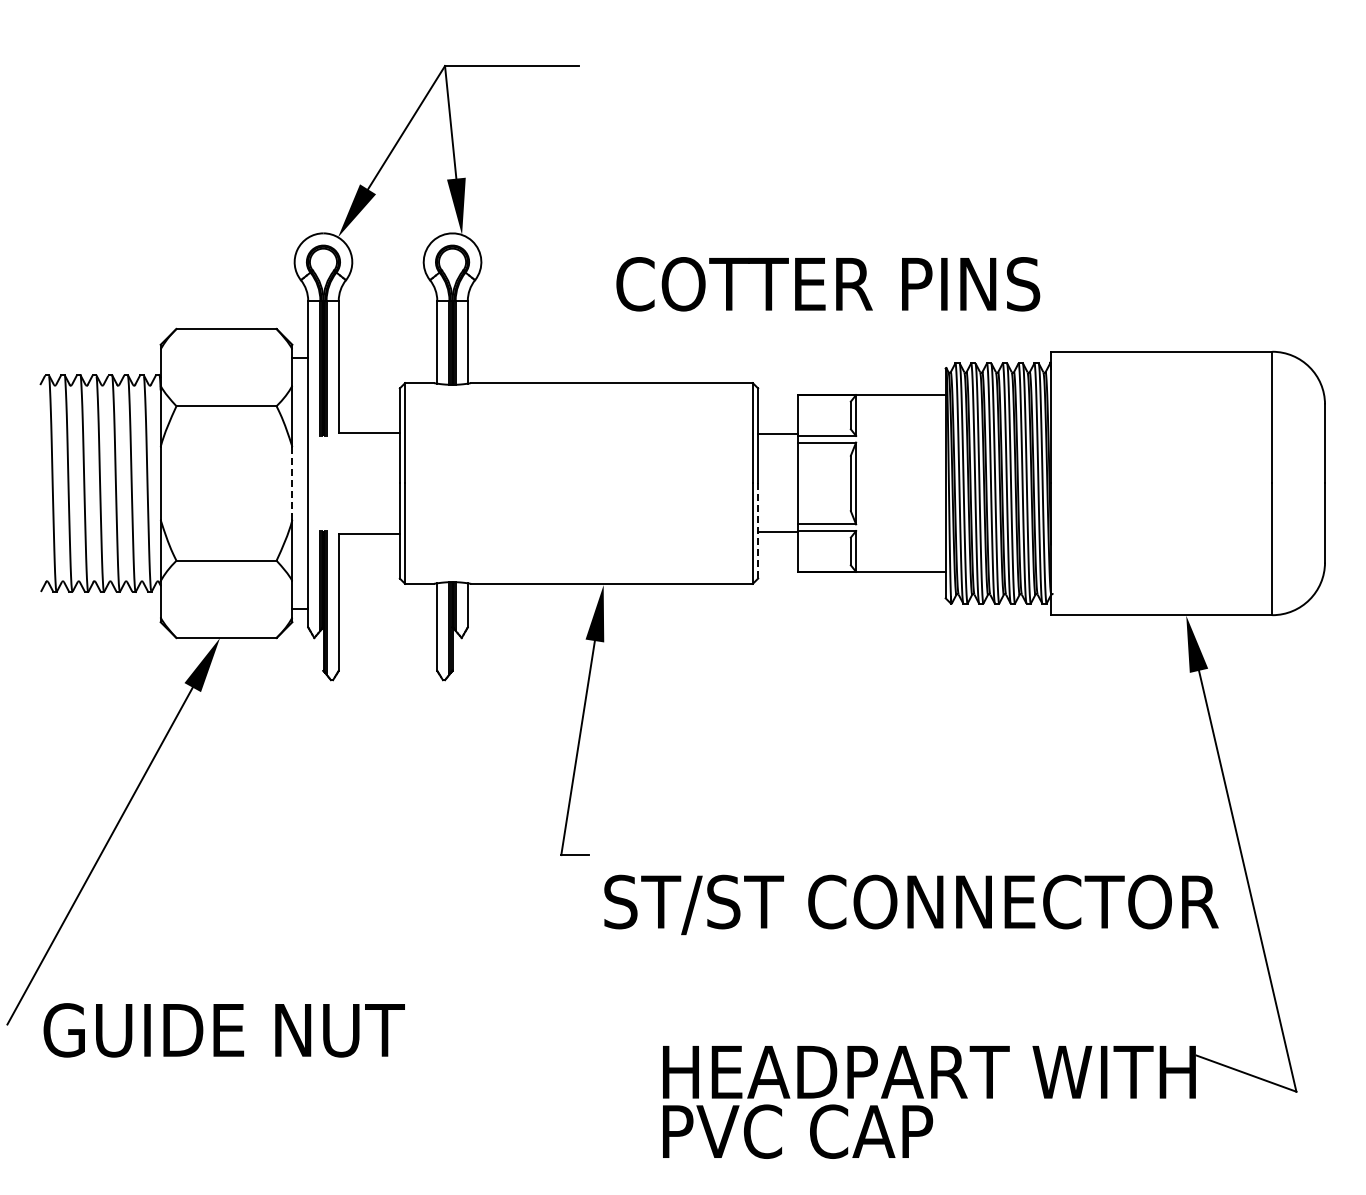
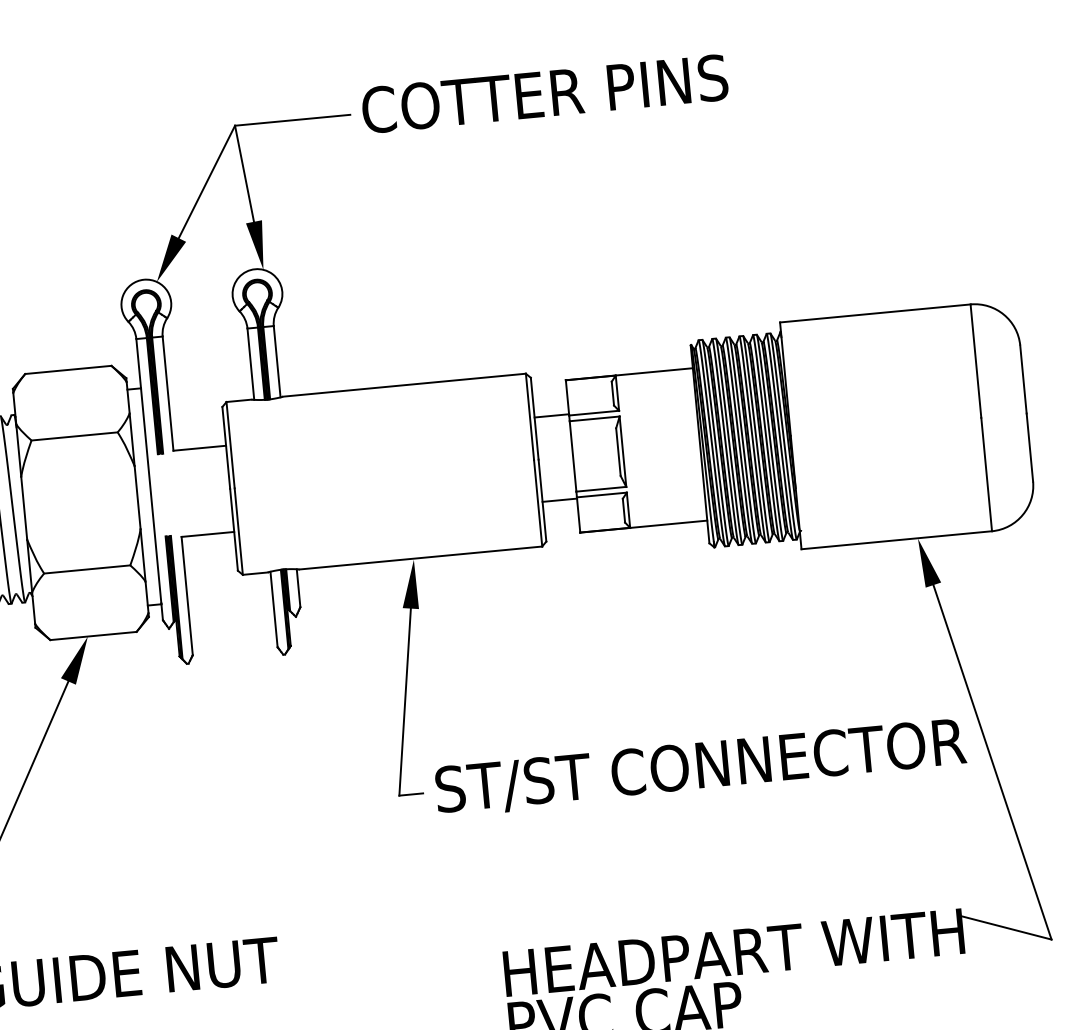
text: (828, 284) -> (545, 94), moved
line: (292, 483) -> (137, 497), dashed -> solid
line: (758, 531) -> (542, 501), dashed -> solid
text: (911, 904) -> (700, 767), moved

